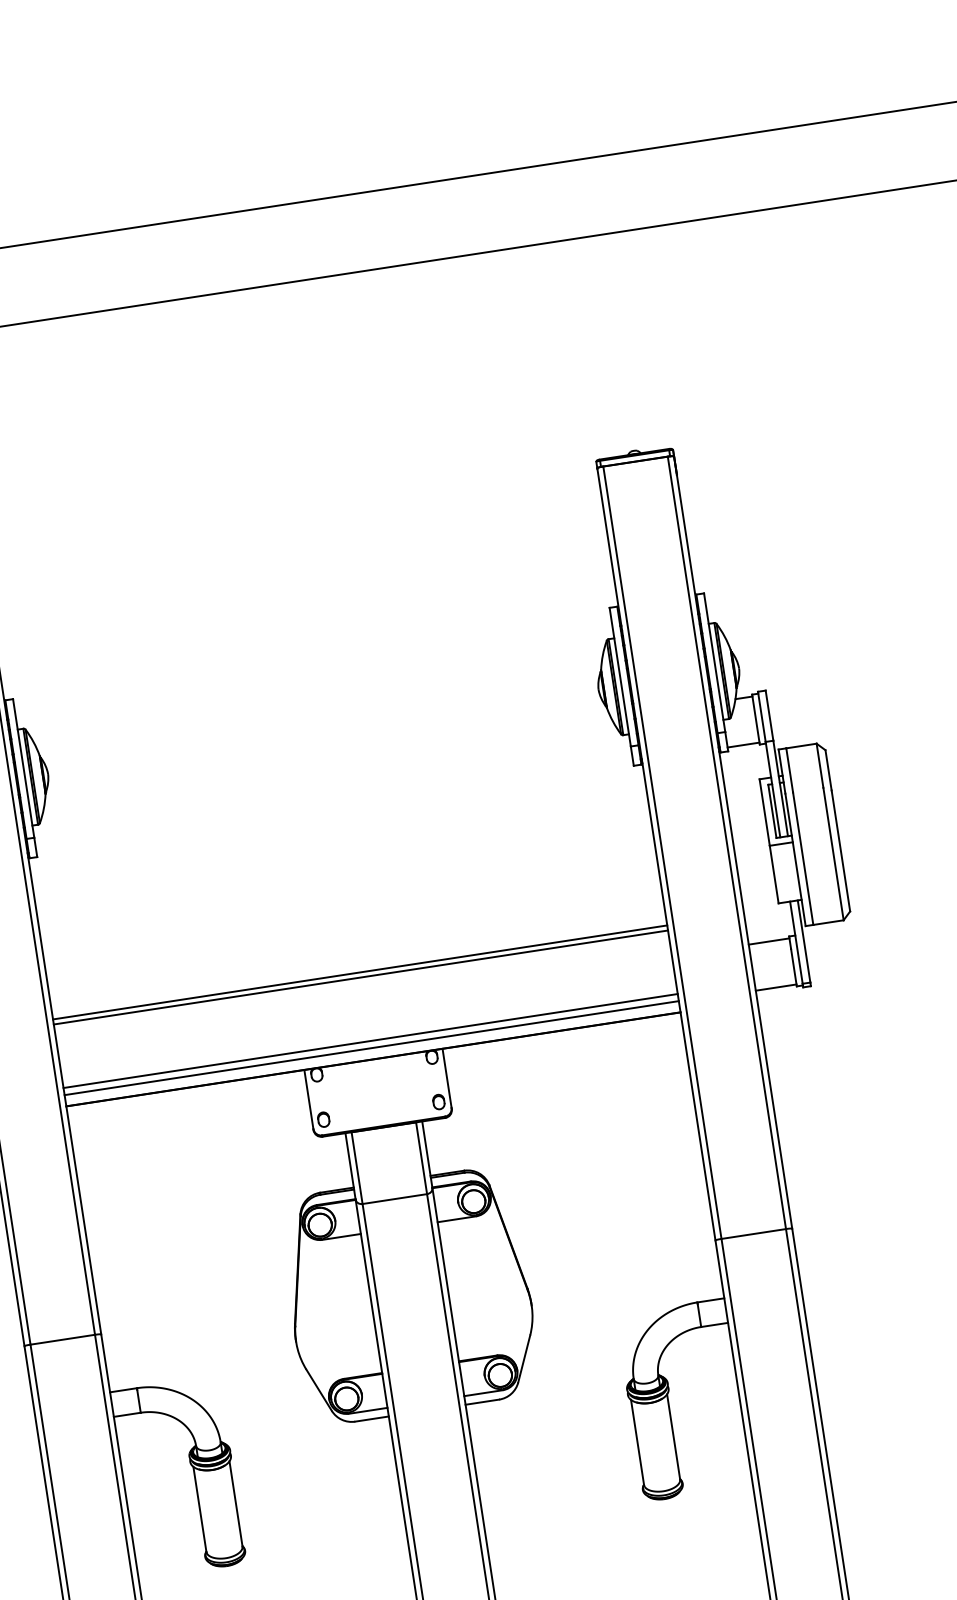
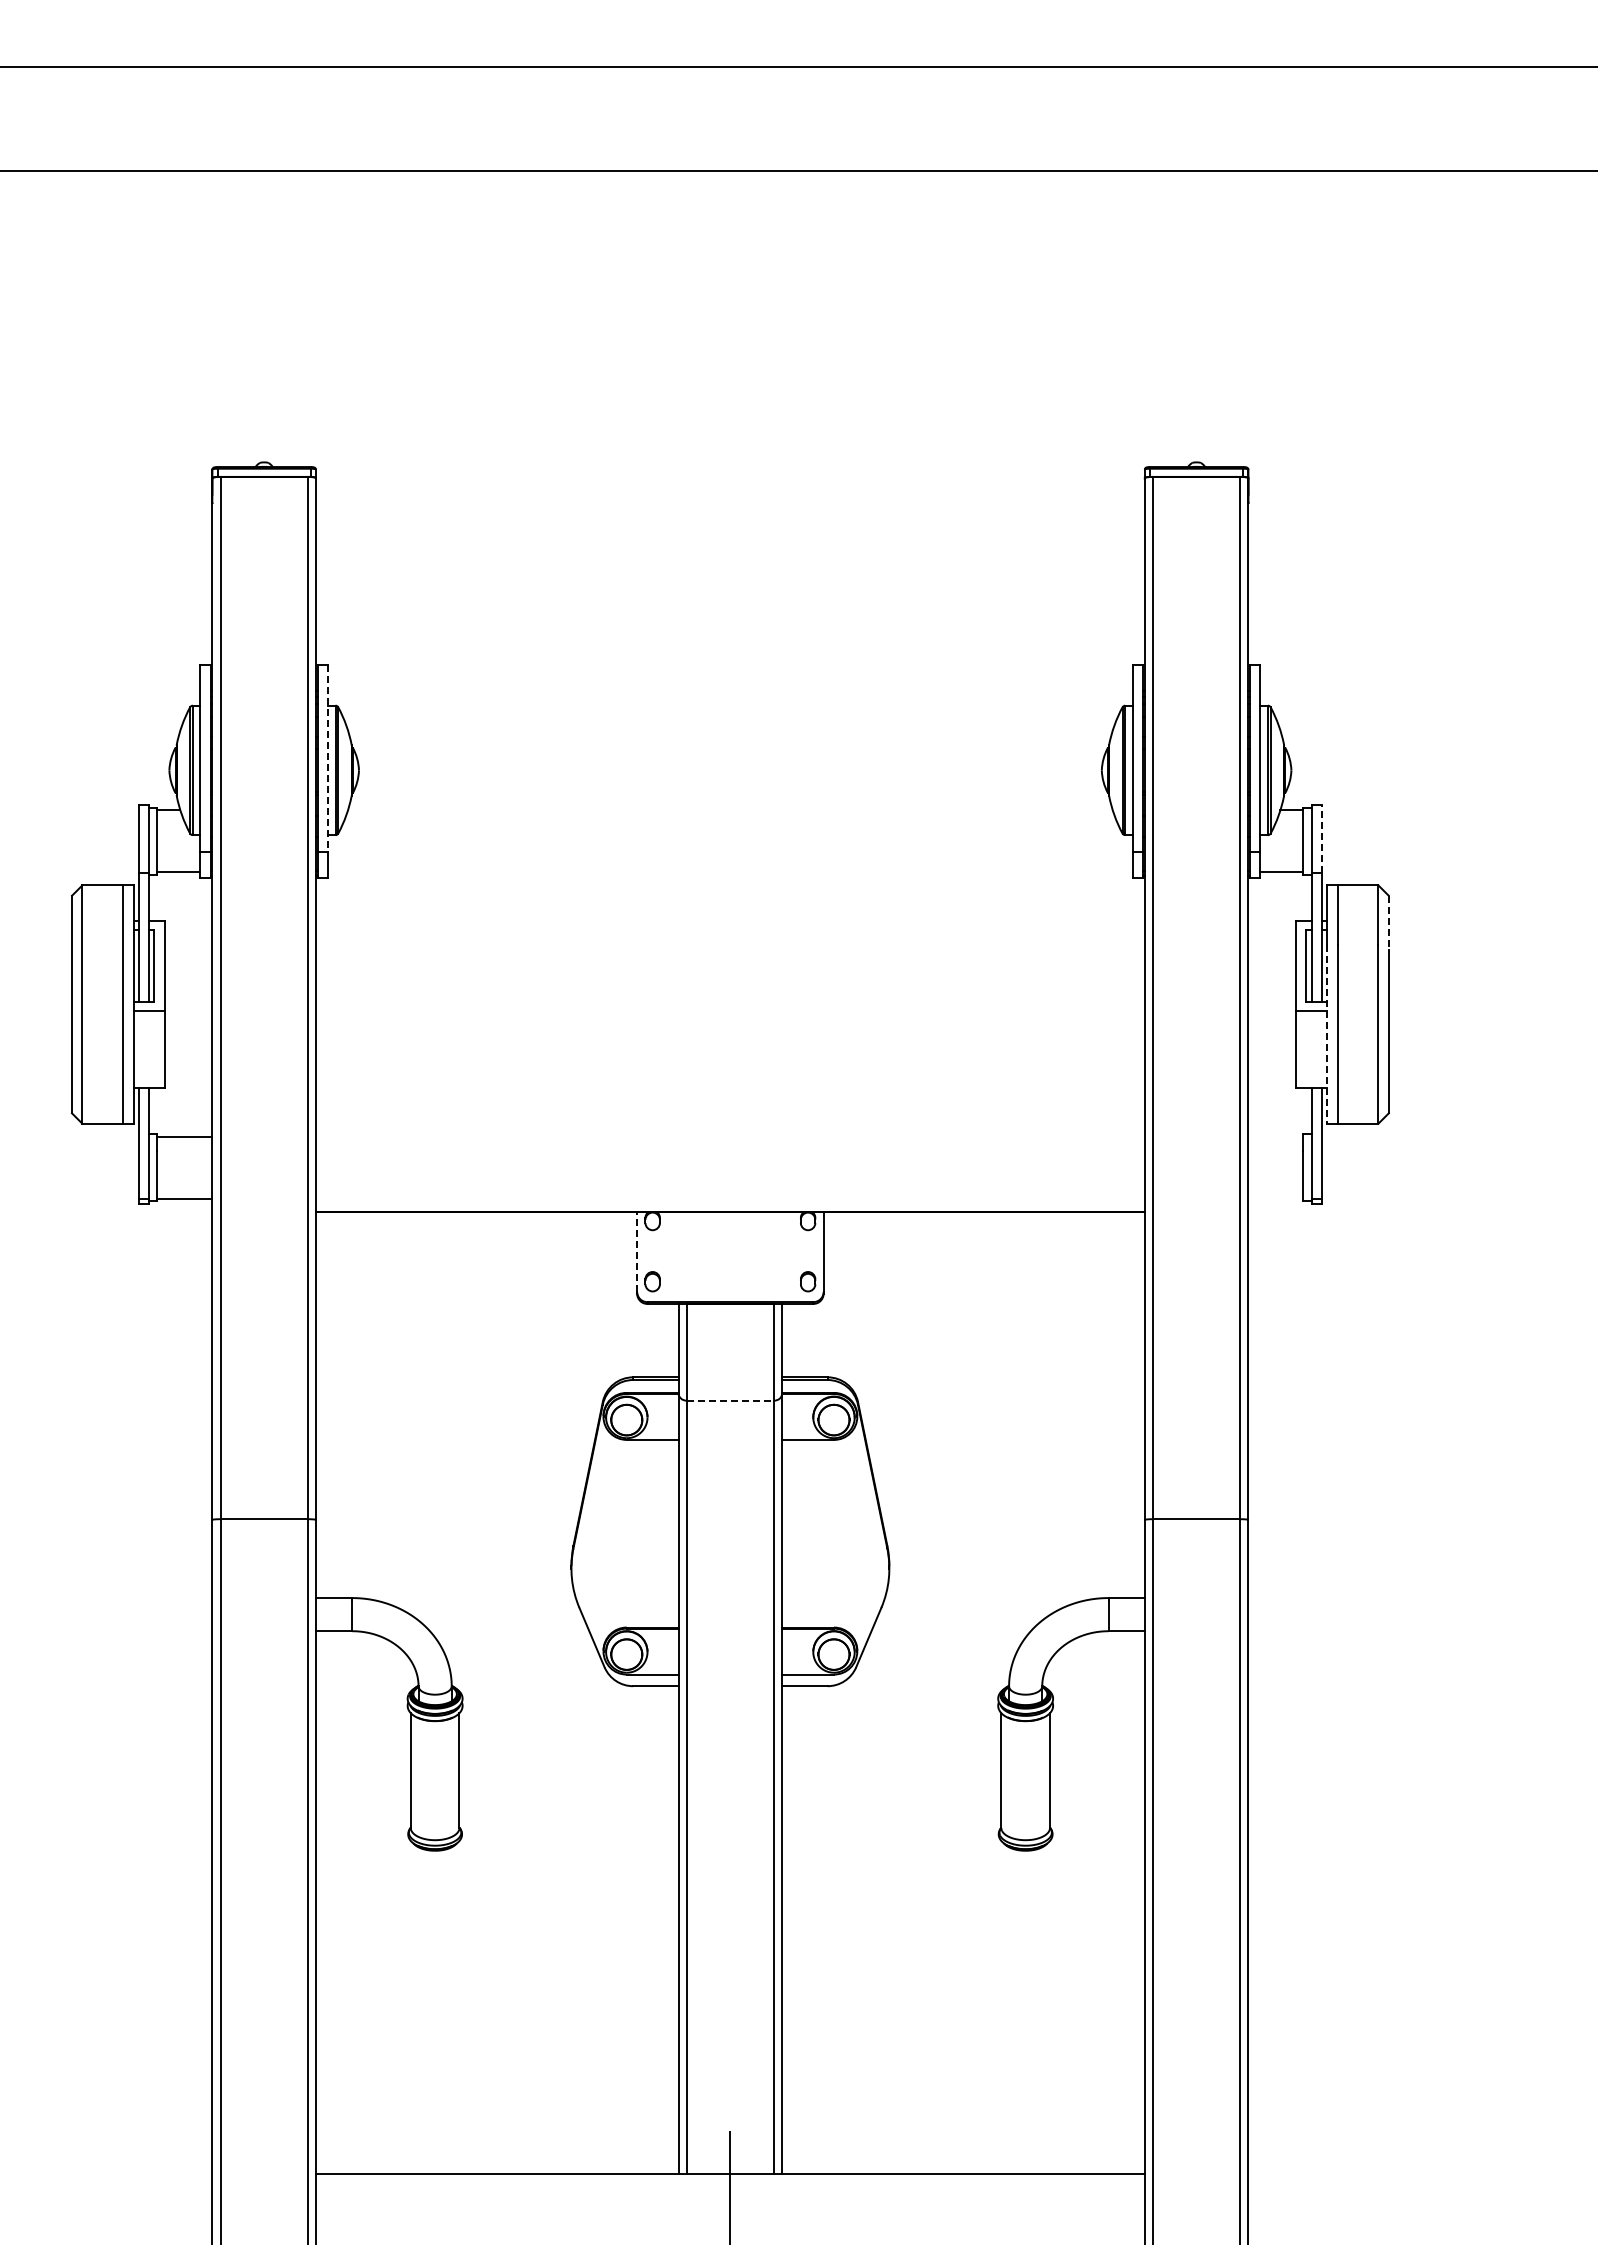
line: (769, 715) -> (1321, 838), solid -> dashed
line: (23, 768) -> (327, 758), solid -> dashed
line: (828, 770) -> (1388, 923), solid -> dashed
line: (795, 859) -> (1327, 1034), solid -> dashed
line: (768, 941) -> (1275, 1136), removed
line: (360, 972) -> (730, 1094), removed
line: (360, 977) -> (730, 1101), removed
line: (775, 987) -> (1275, 1198), removed
line: (370, 1041) -> (730, 1187), removed
line: (371, 1048) -> (730, 1197), removed
line: (309, 1099) -> (637, 1252), solid -> dashed
line: (394, 1198) -> (730, 1400), solid -> dashed

